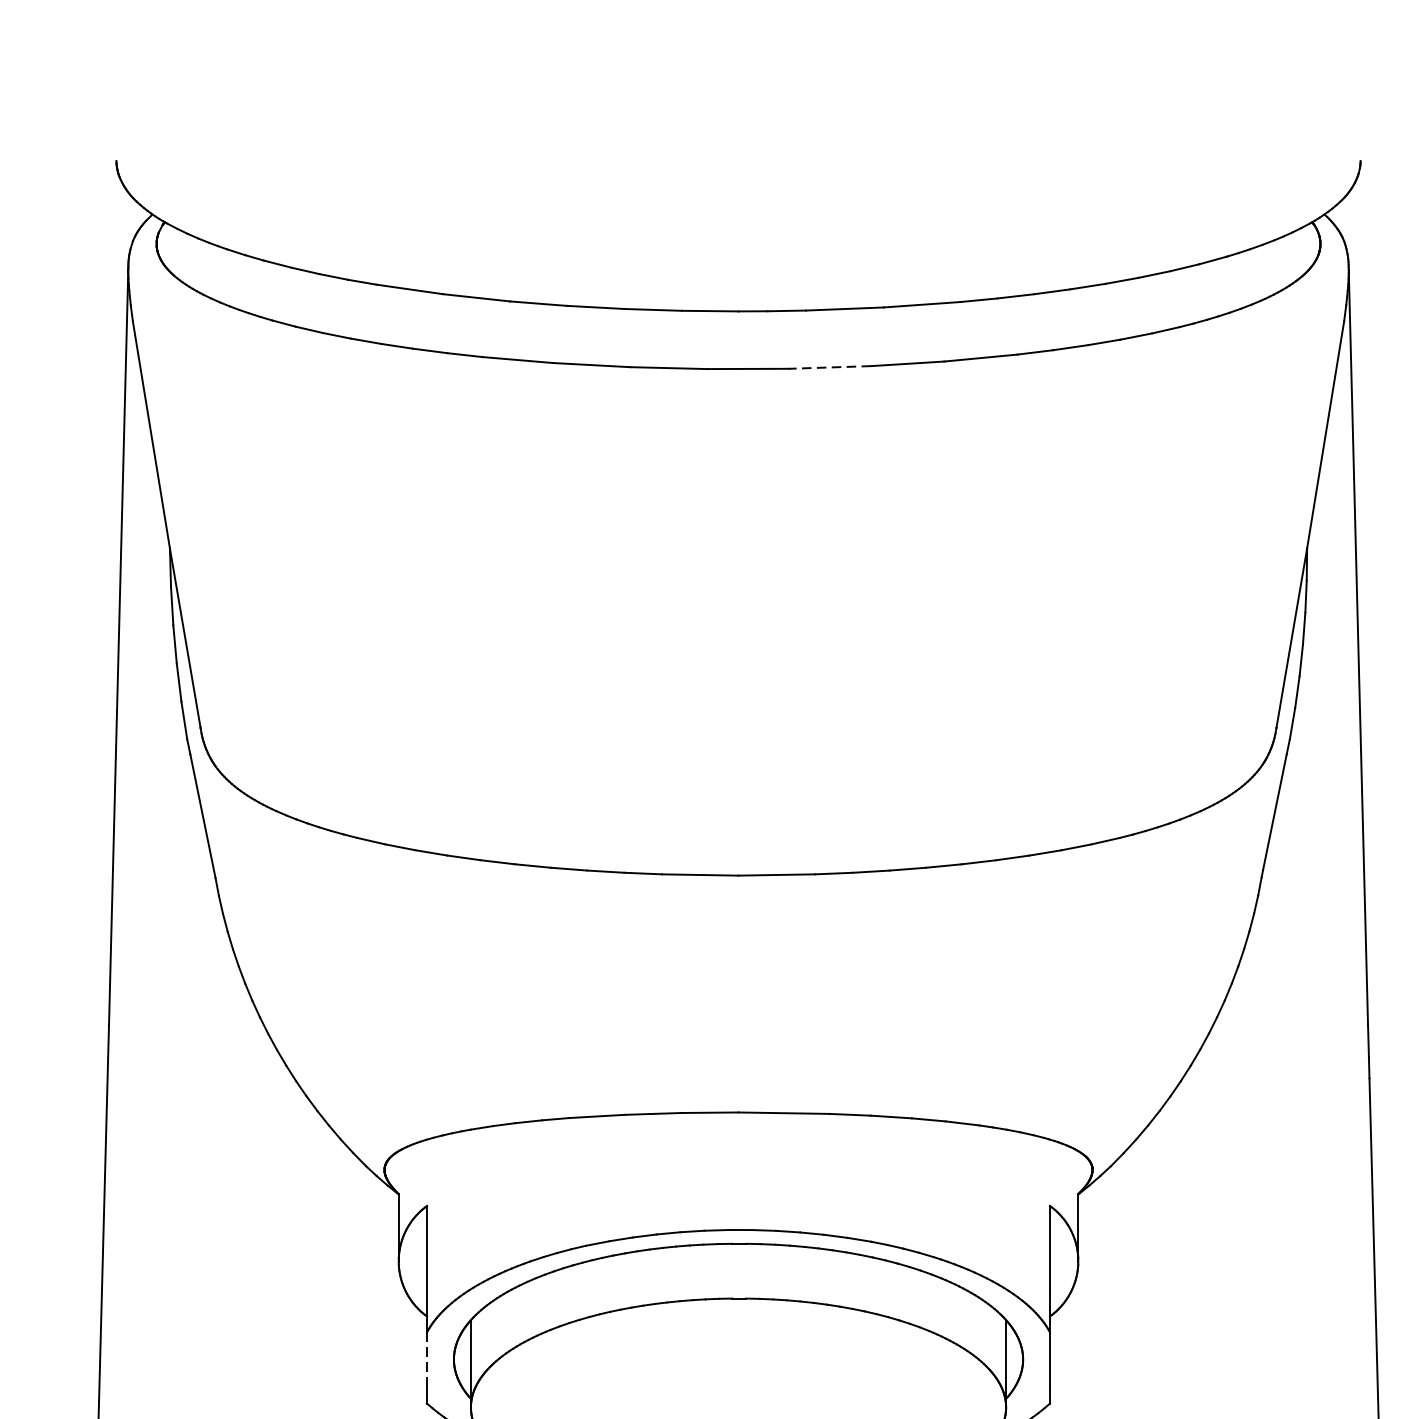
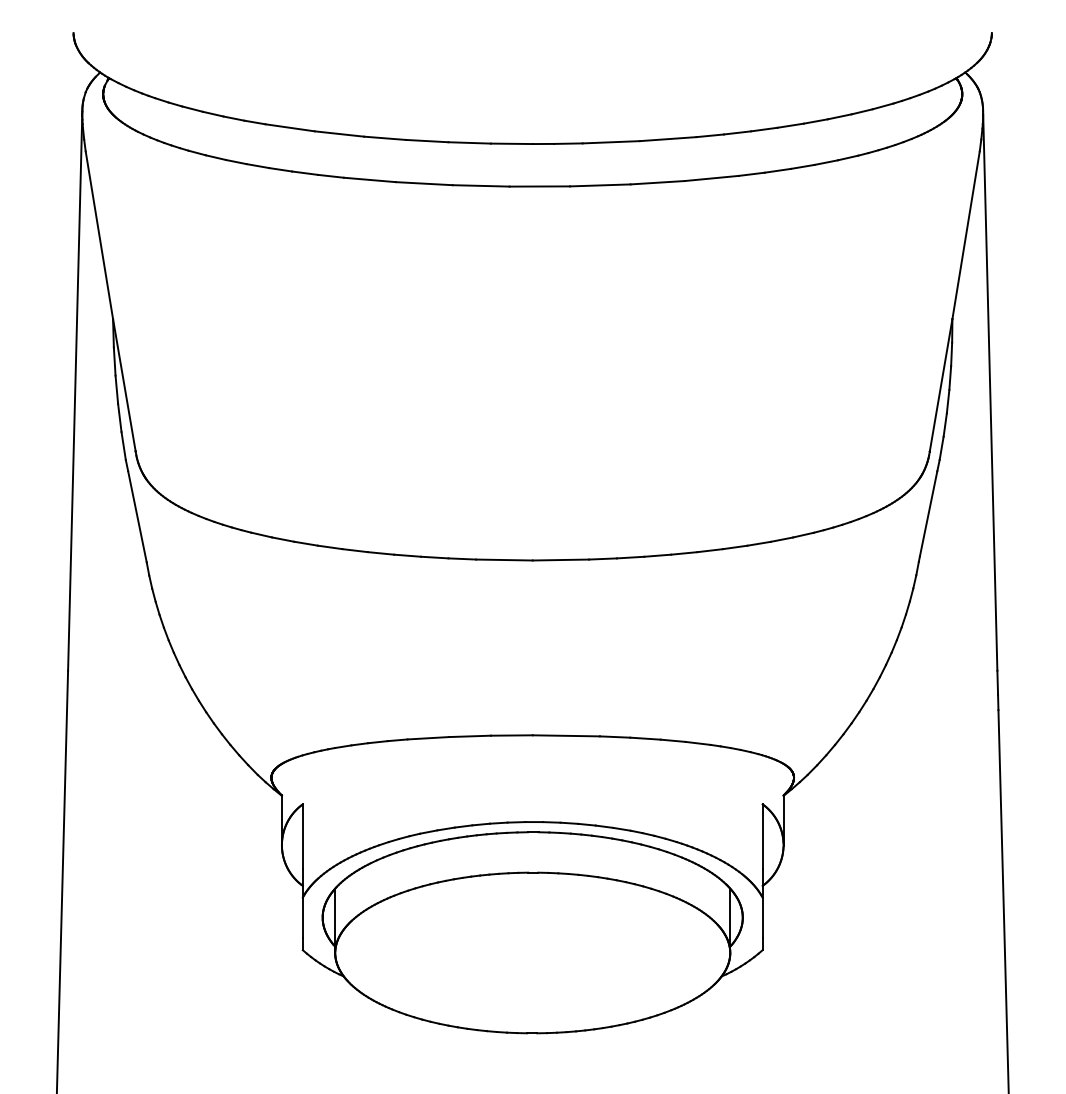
line: (828, 367) -> (599, 185), dashed -> solid
line: (426, 1359) -> (302, 917), dashed -> solid

